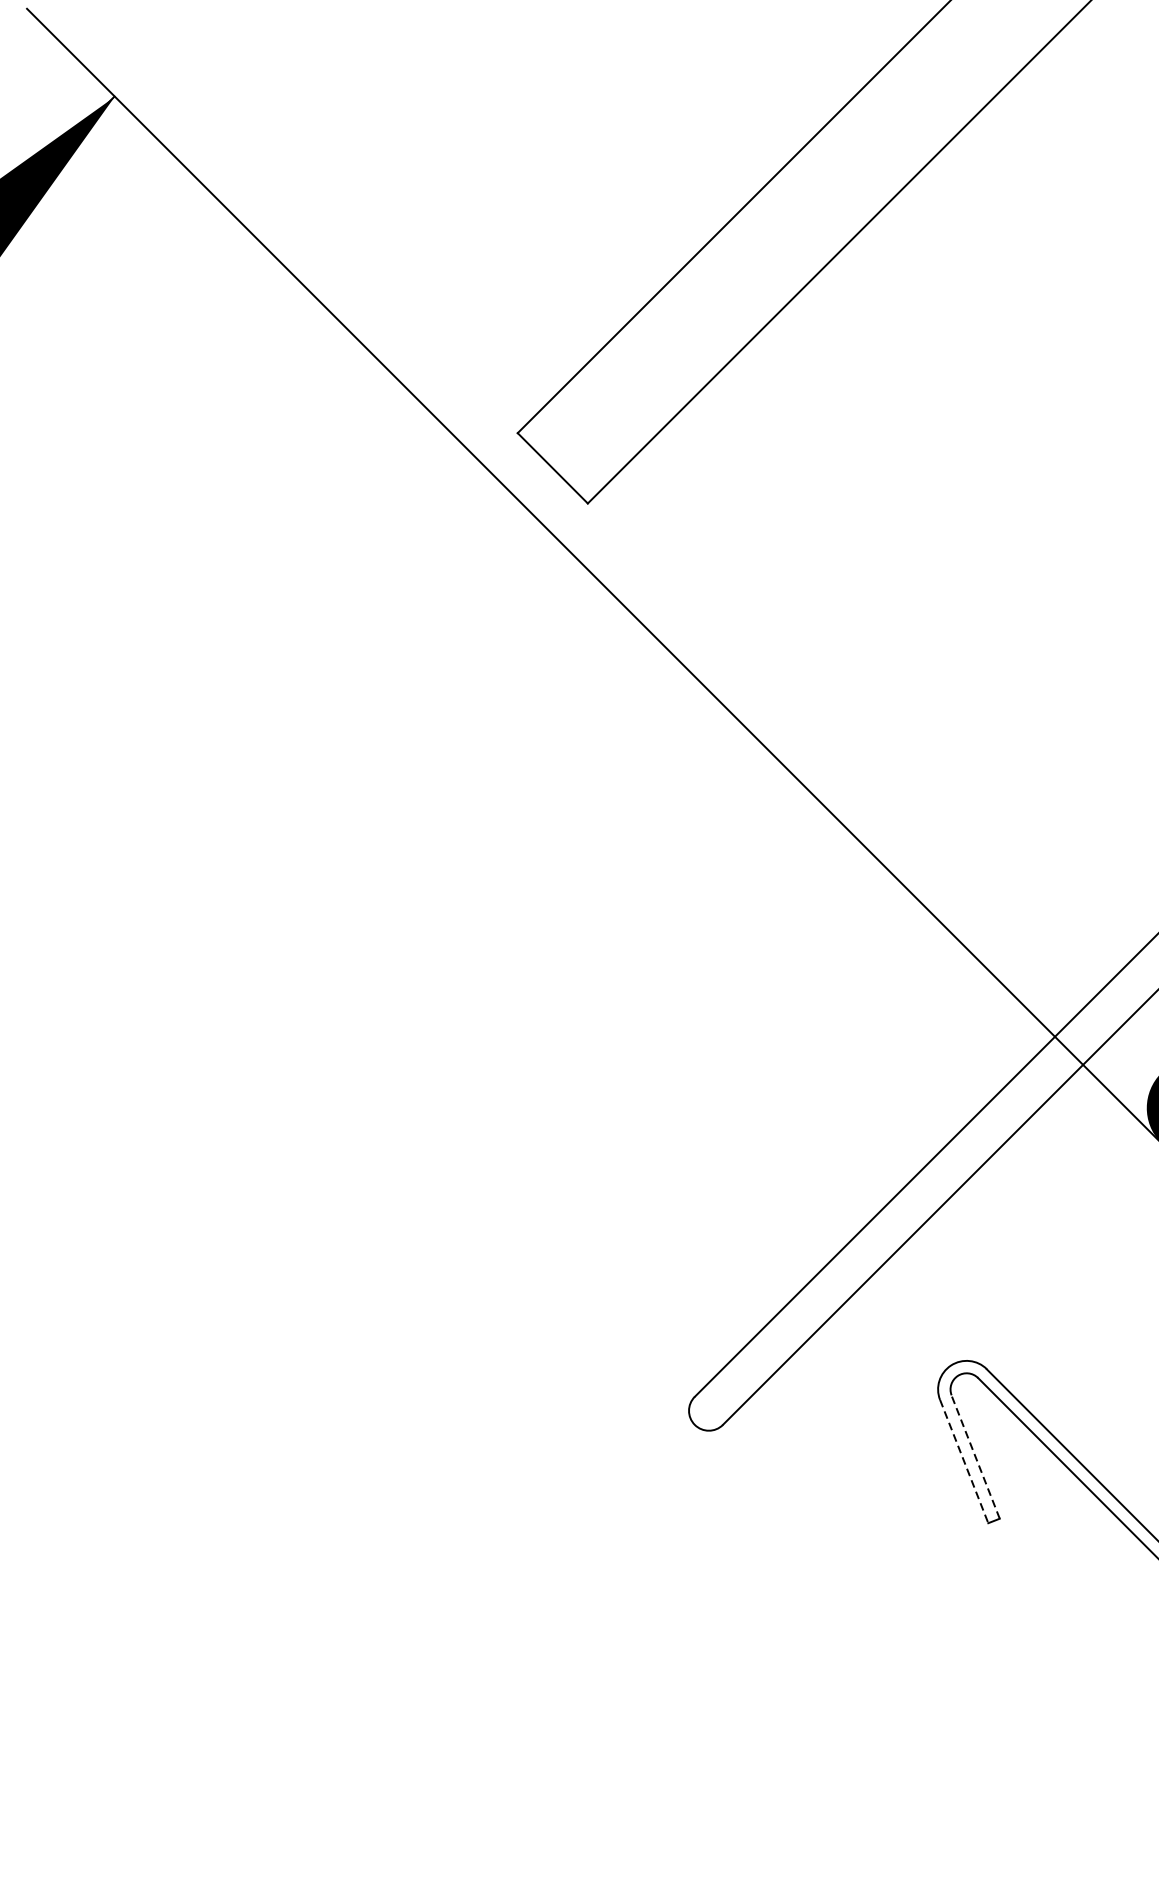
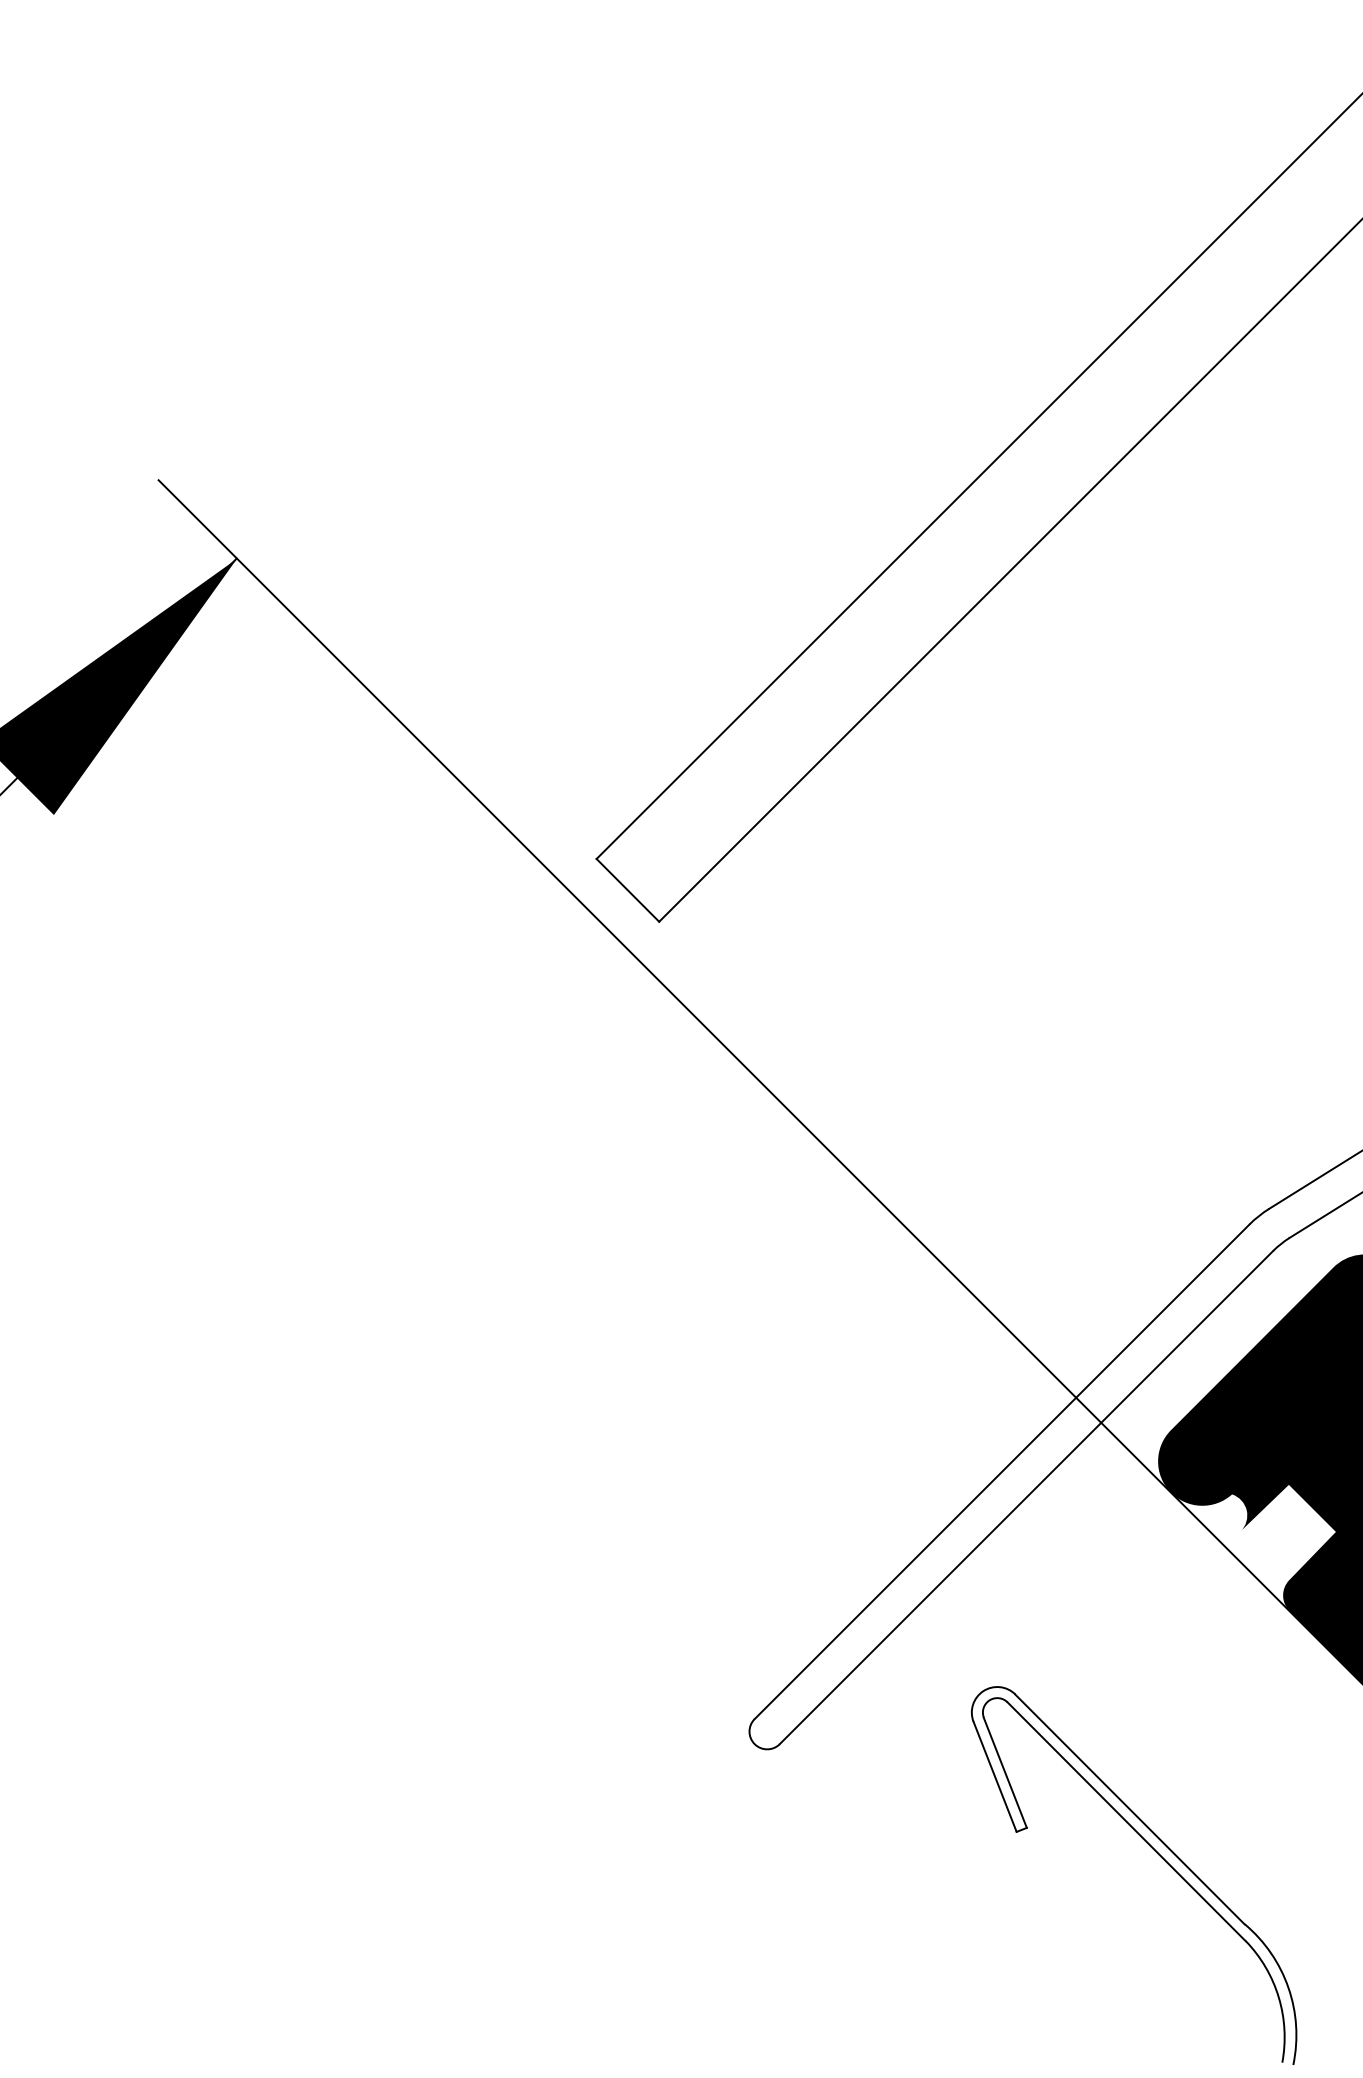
line: (975, 1456) -> (1005, 1772), dashed -> solid
line: (964, 1462) -> (995, 1777), dashed -> solid

